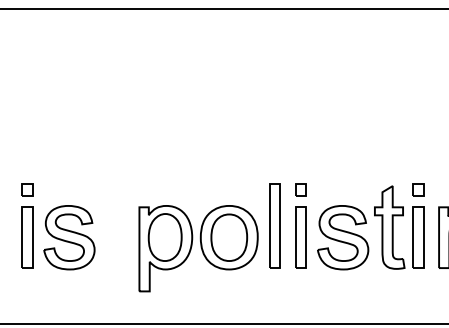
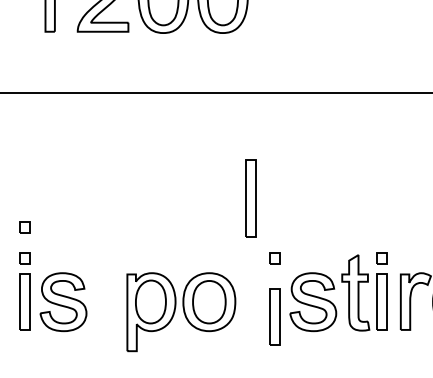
part: (26, 155) -> (24, 227), added
part: (274, 225) -> (250, 198), moved
part: (300, 236) -> (274, 316), moved

